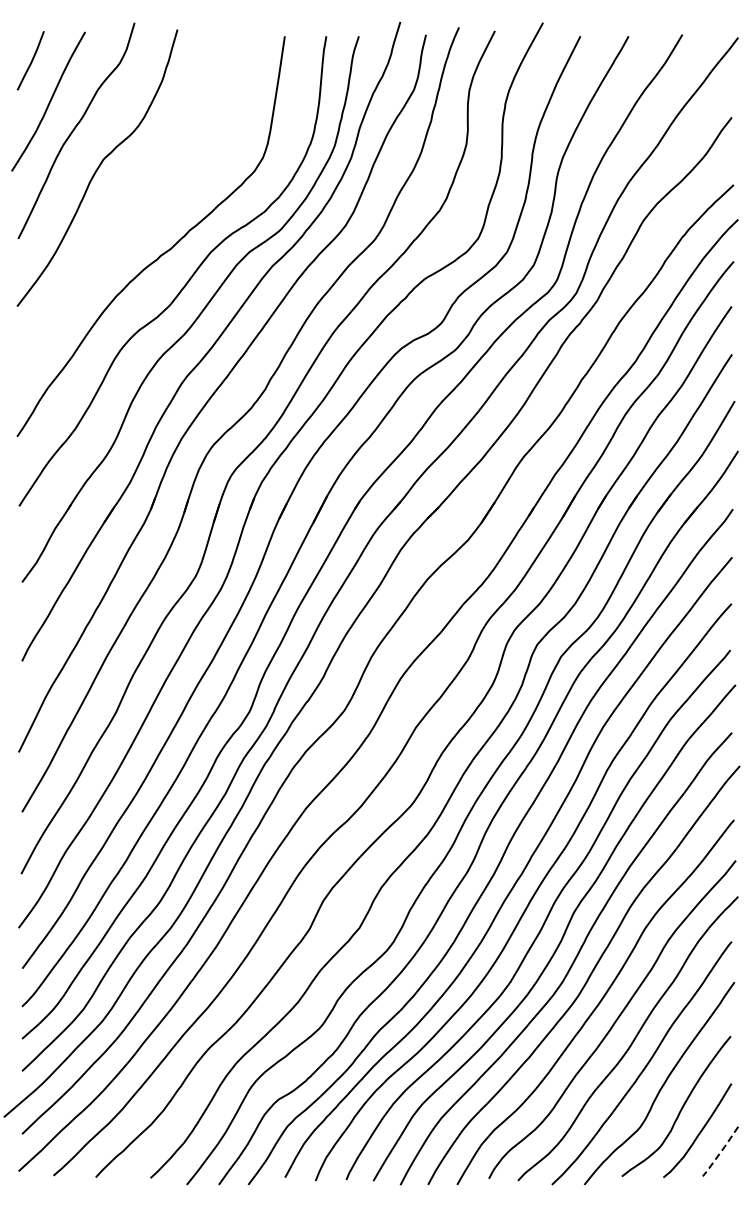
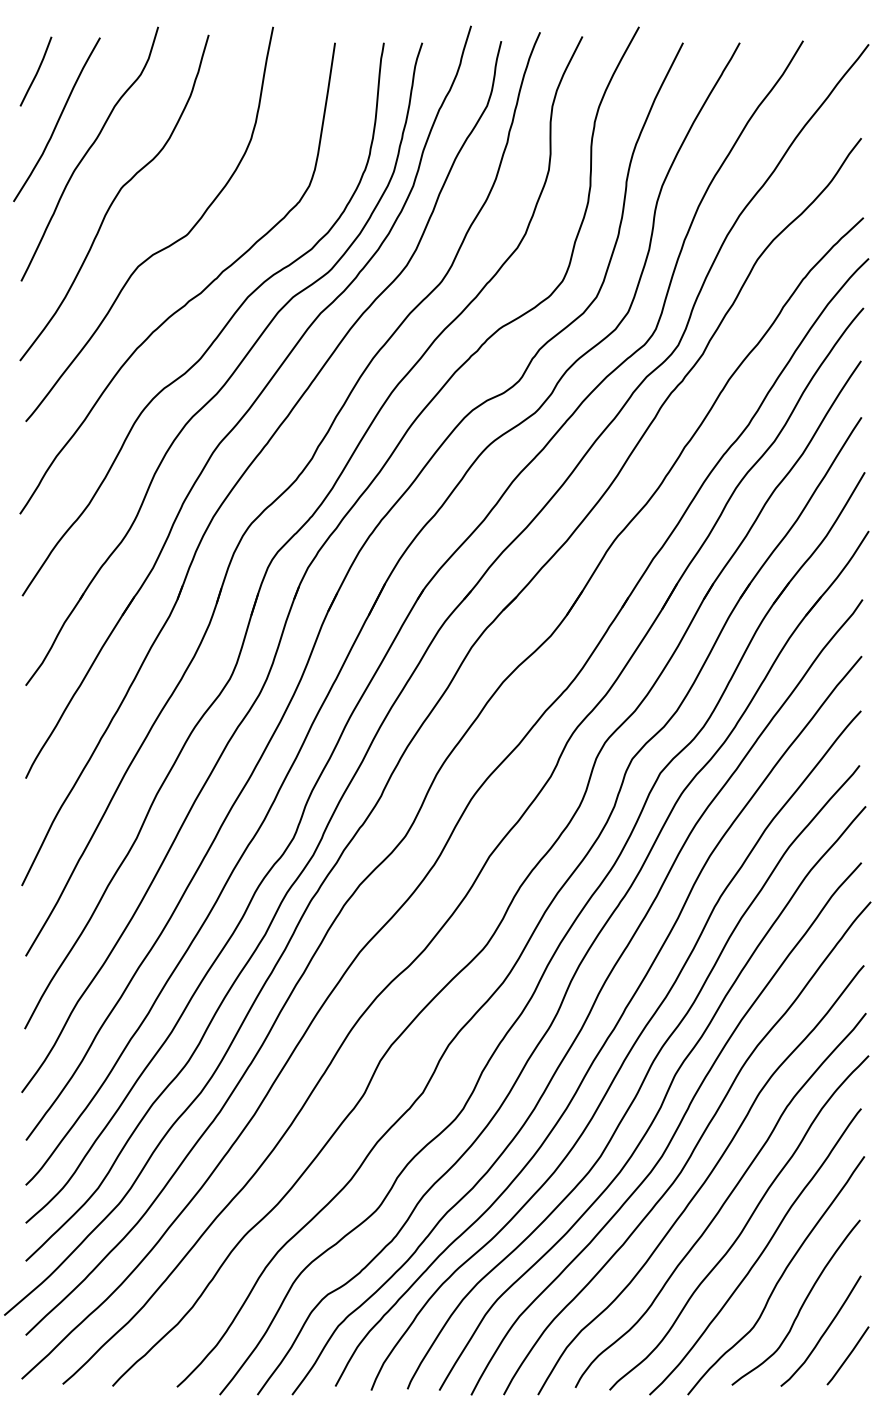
curve: (140, 209) -> (165, 246), added
line: (720, 1152) -> (847, 1356), dashed -> solid

